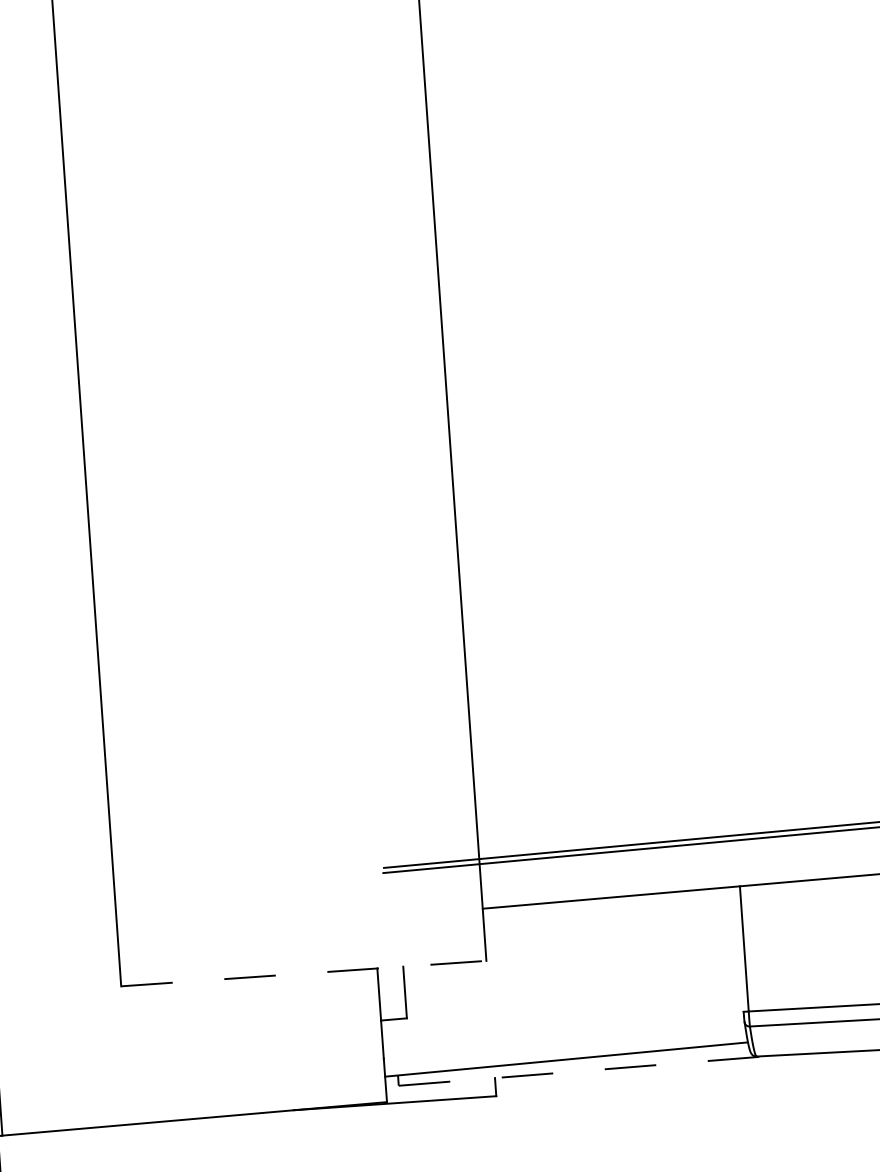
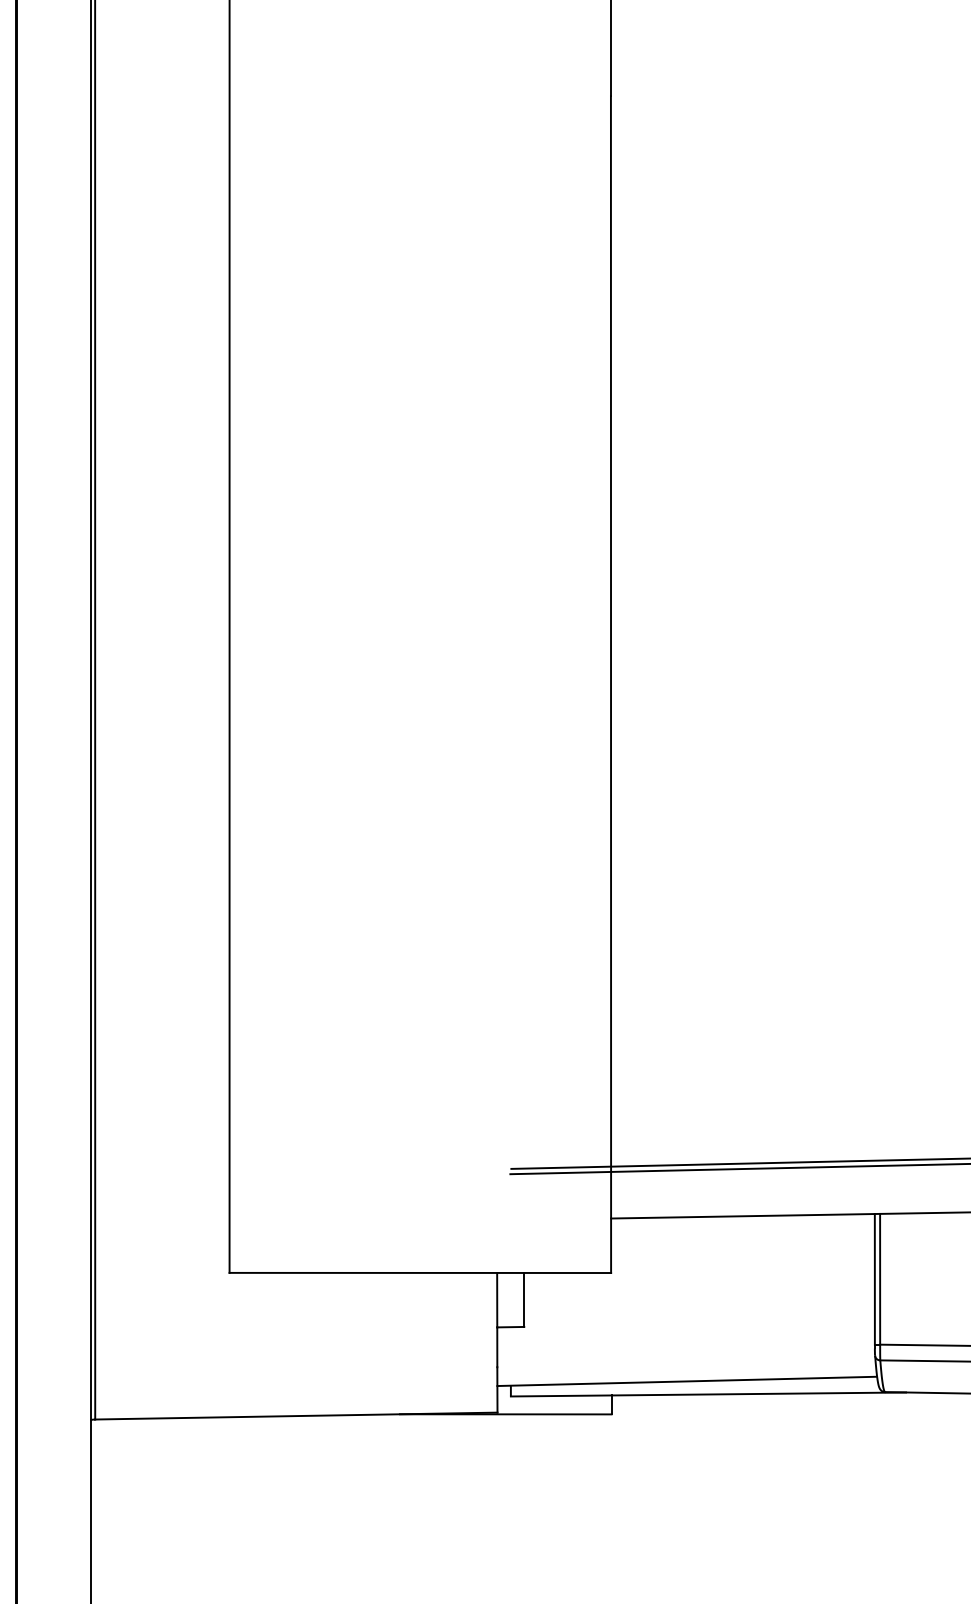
line: (738, 949) -> (874, 1279), added
line: (303, 973) -> (420, 1272), dashed -> solid
line: (587, 1070) -> (708, 1394), dashed -> solid

